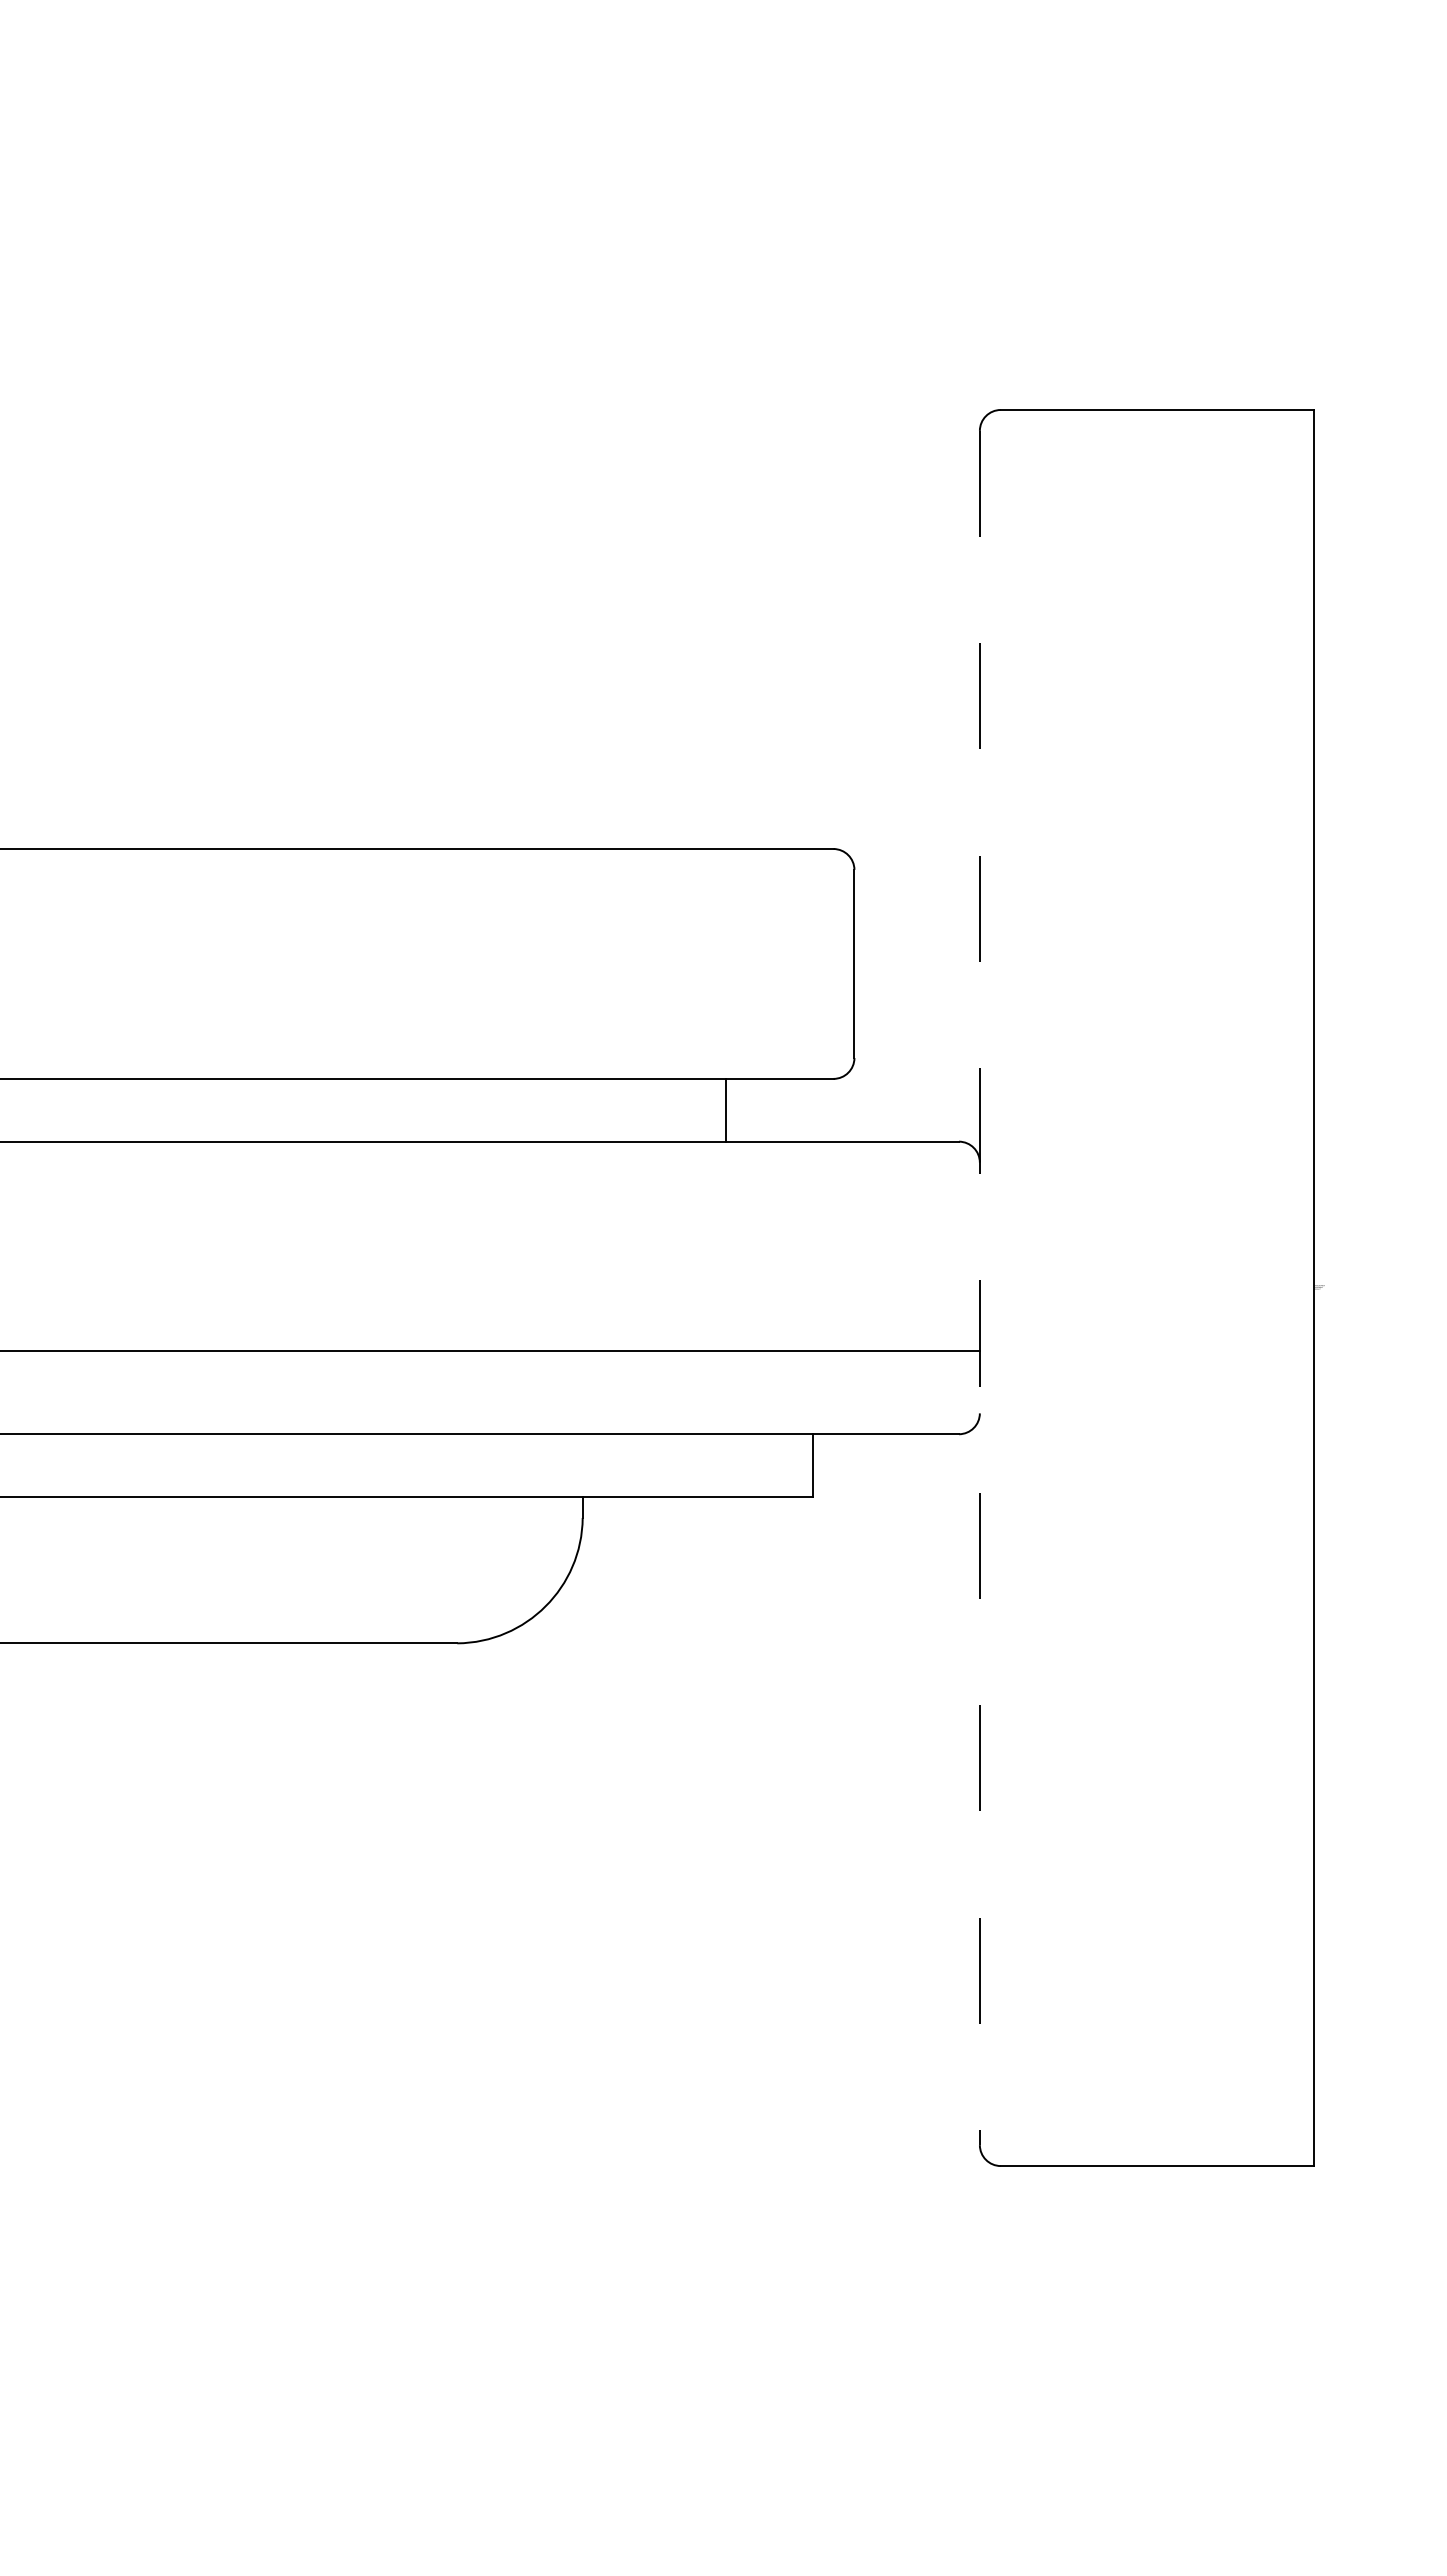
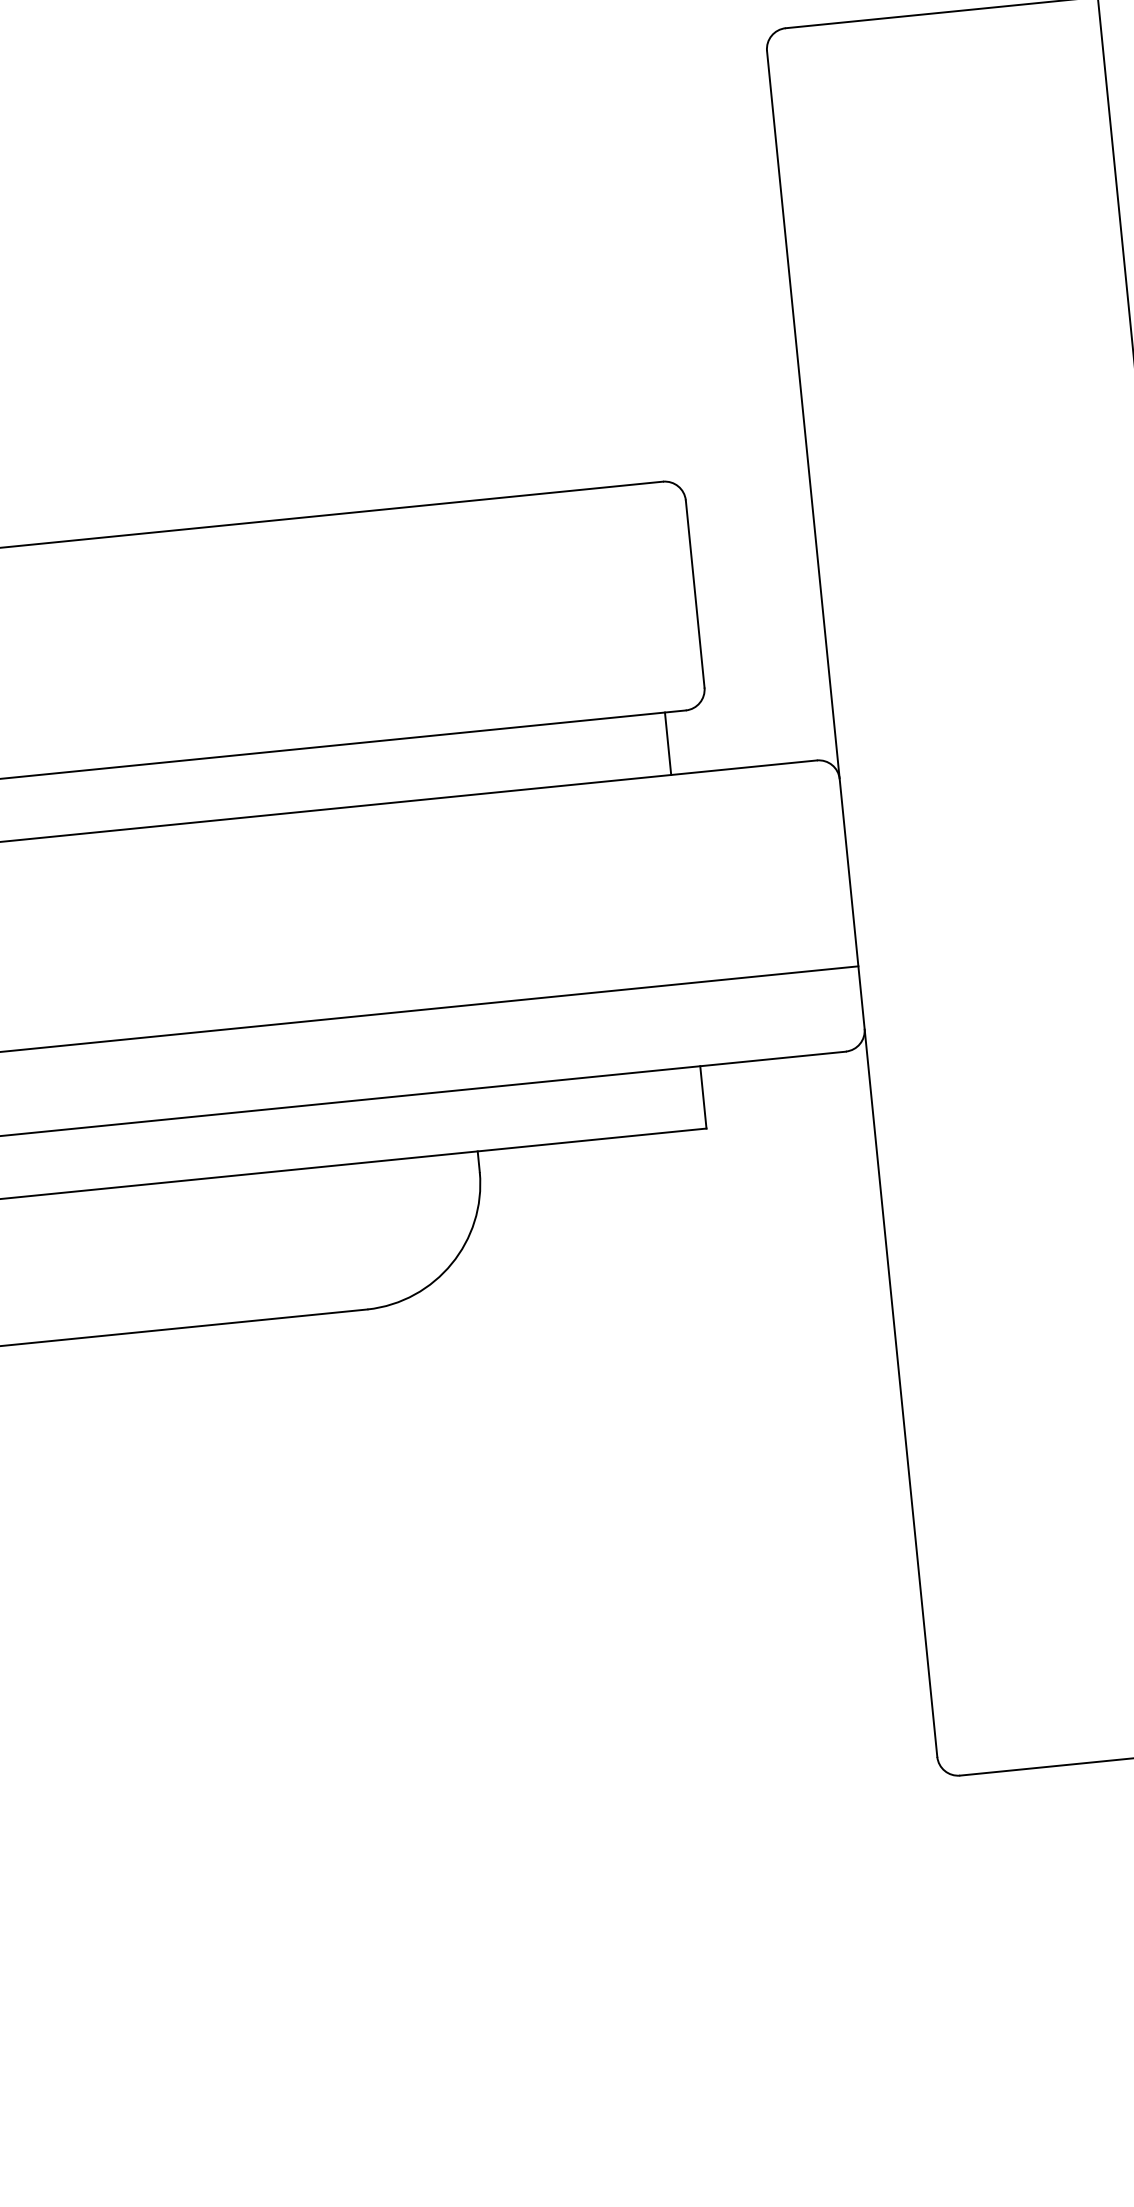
line: (725, 1109) -> (667, 742), moved
line: (979, 1288) -> (851, 904), dashed -> solid

